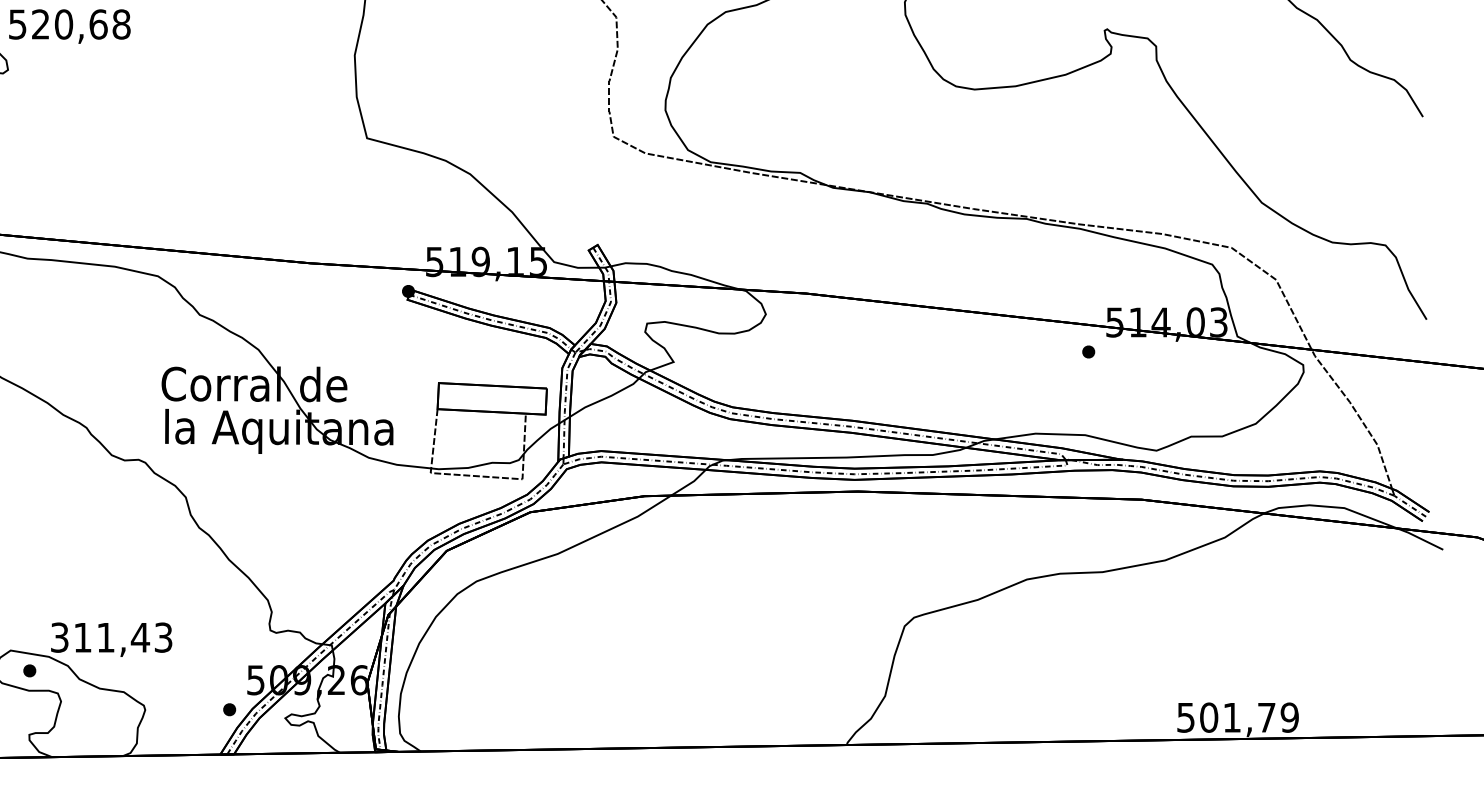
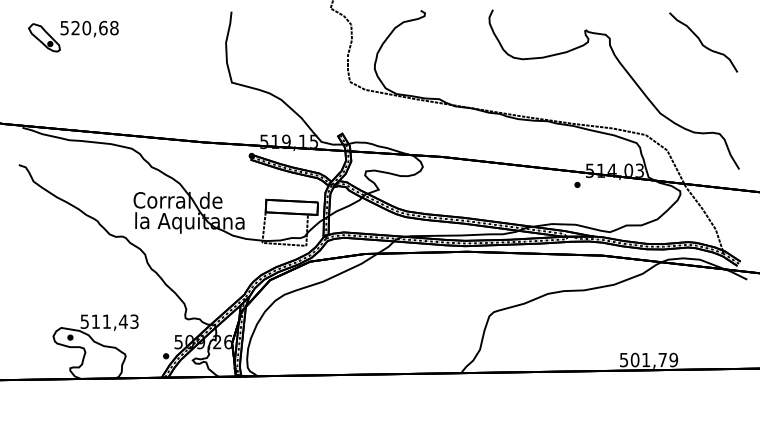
text: (59, 635) -> (84, 320), 311,43 -> 511,43

